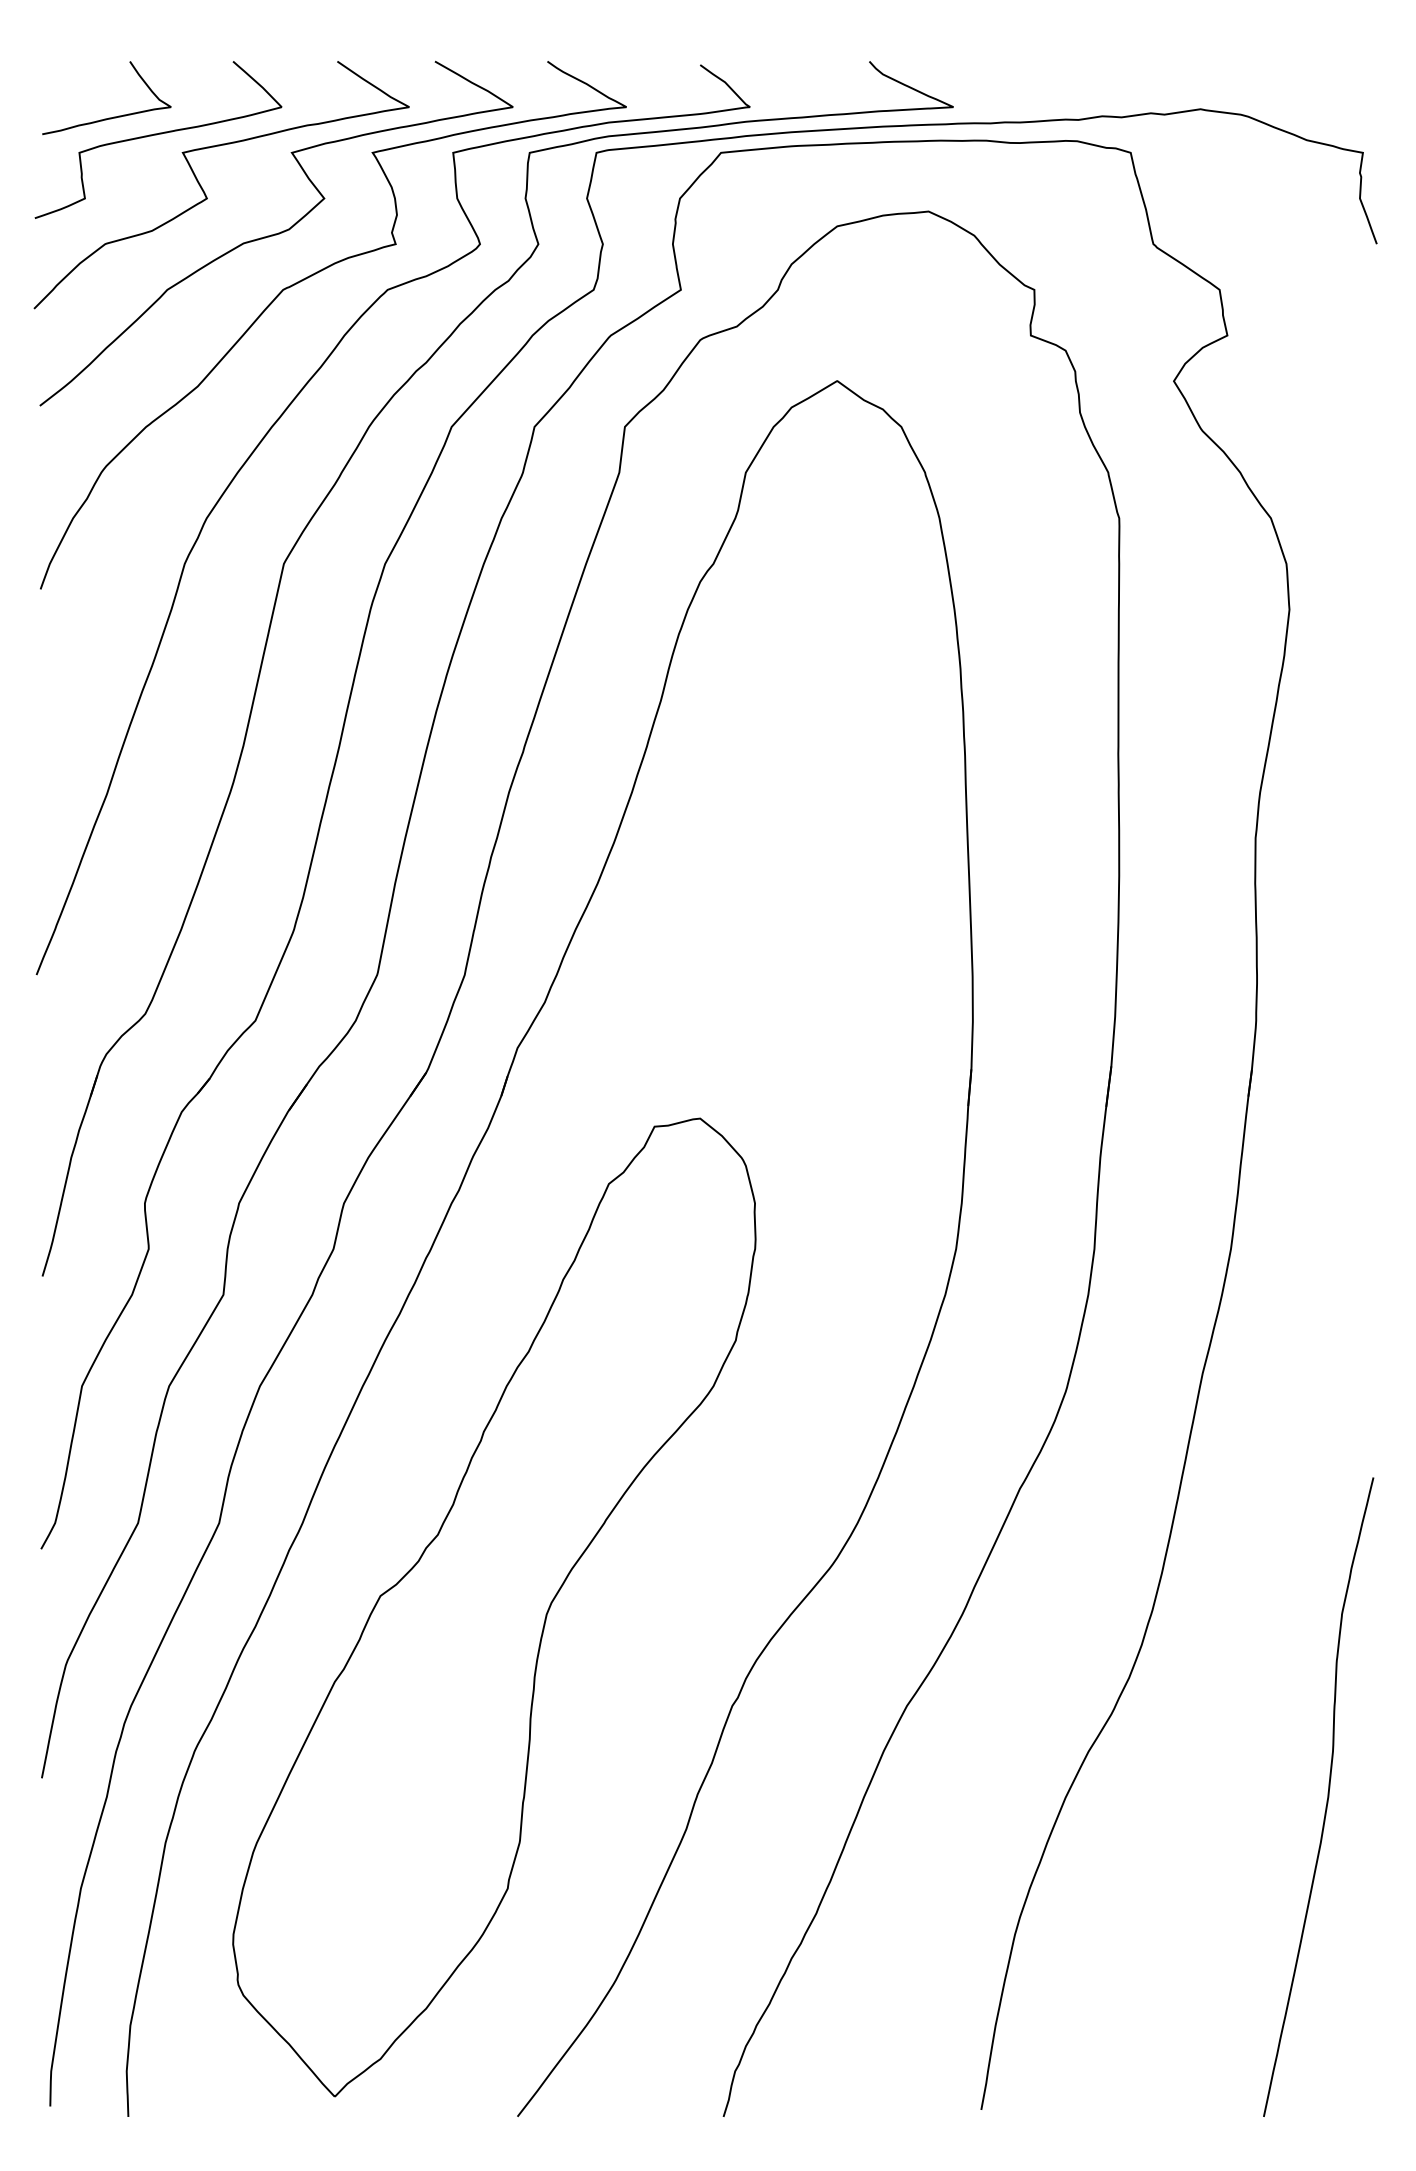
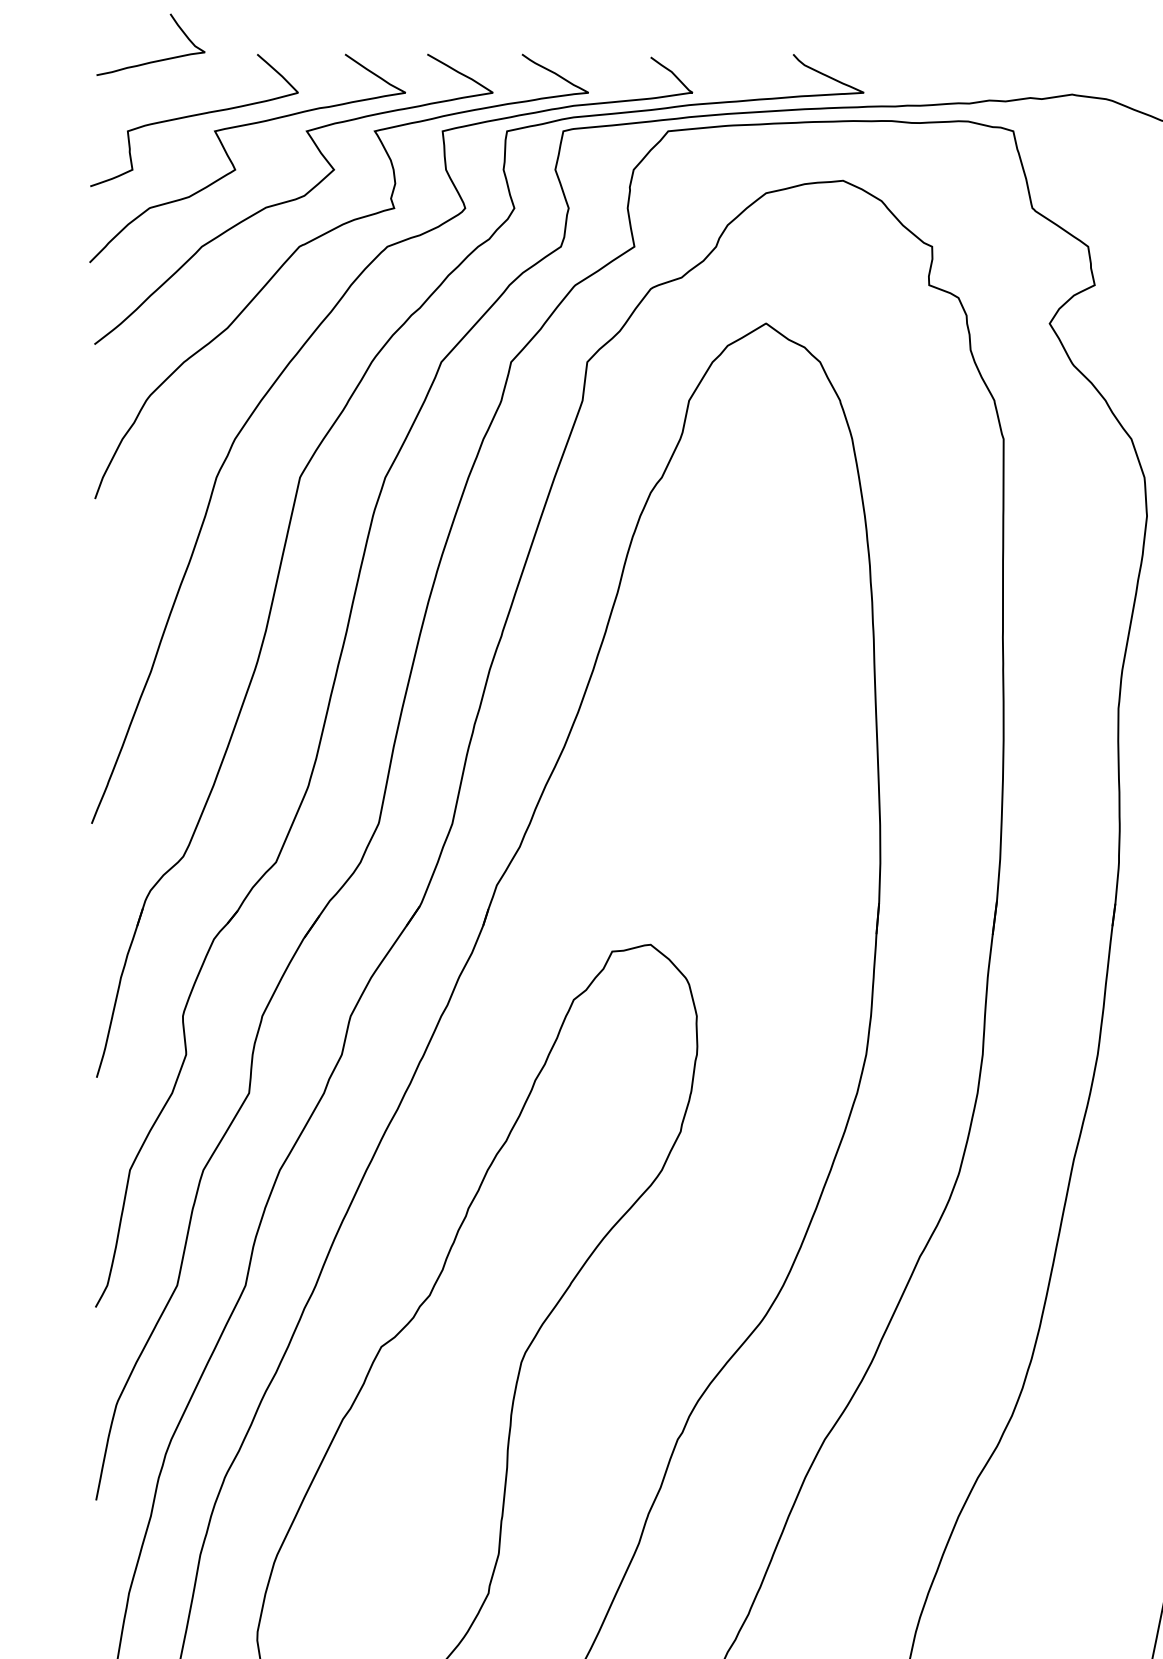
curve: (108, 117) -> (152, 61), moved

